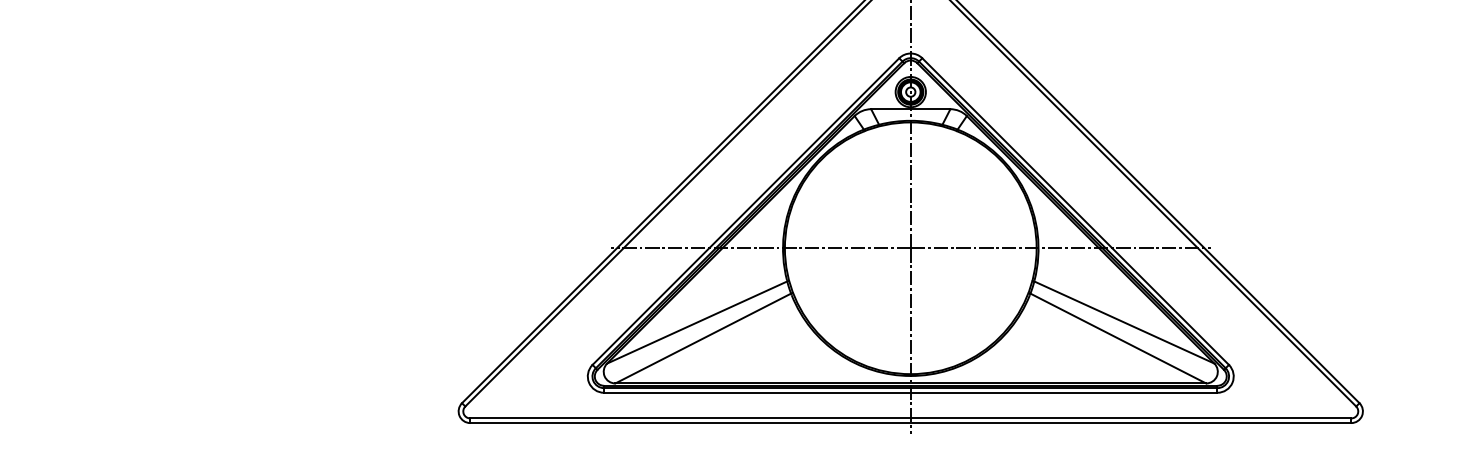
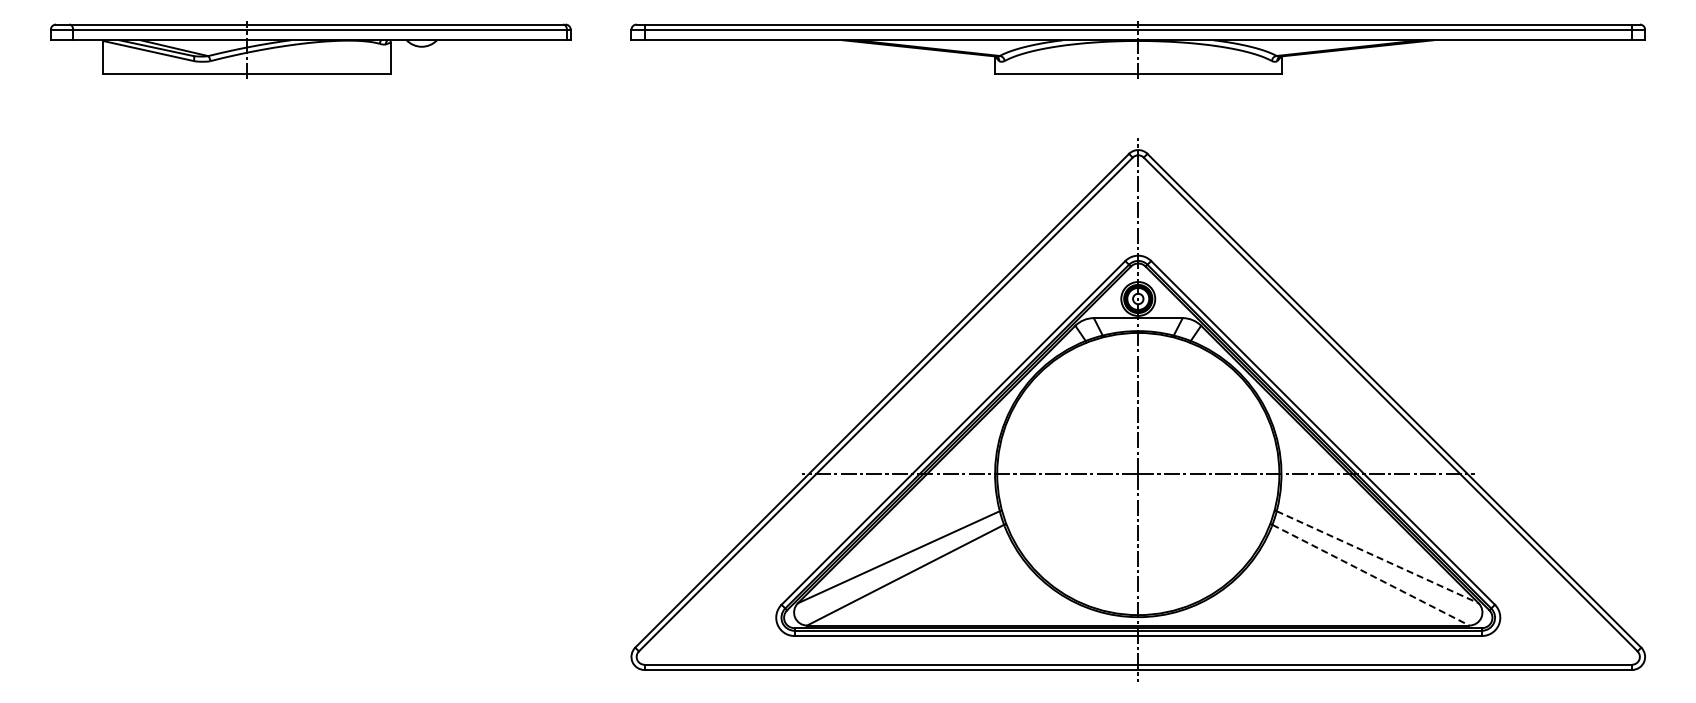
line: (1124, 322) -> (1377, 557), solid -> dashed
line: (1117, 338) -> (1370, 575), solid -> dashed

